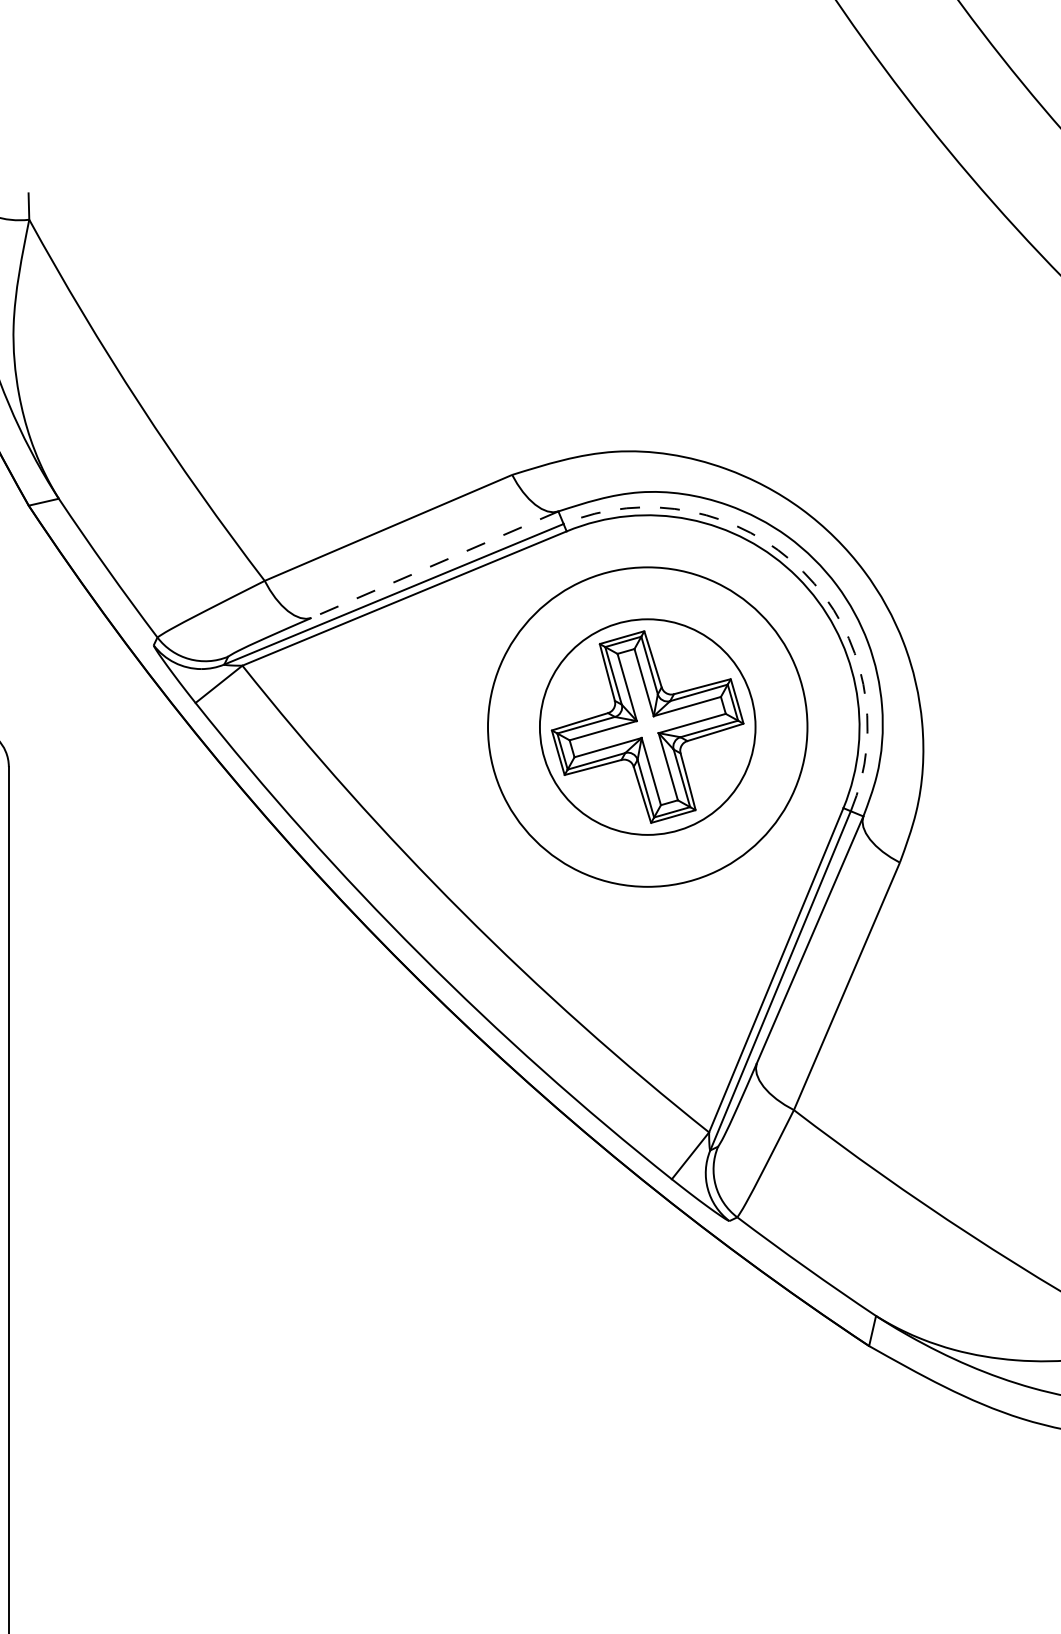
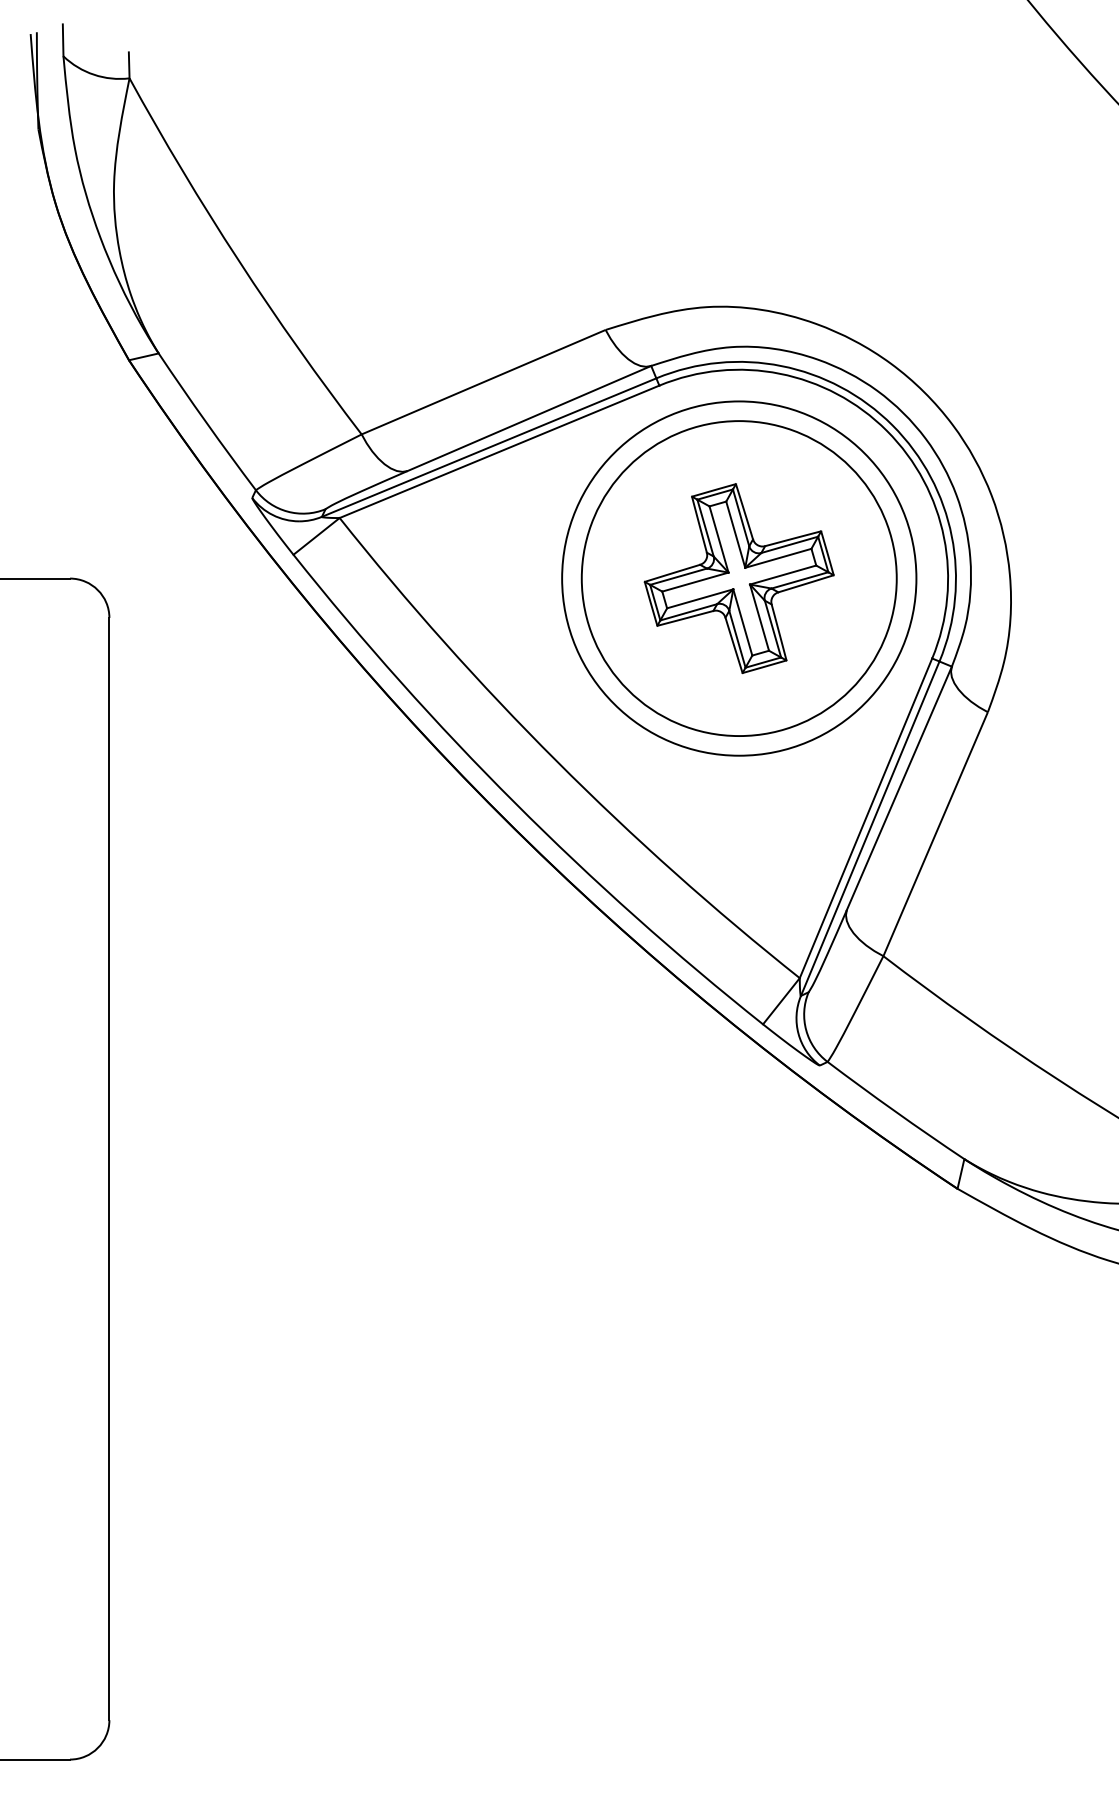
line: (434, 564) -> (529, 418), dashed -> solid
arc: (803, 571) -> (892, 425), dashed -> solid
circle: (647, 727) -> (739, 578), size x1.67

